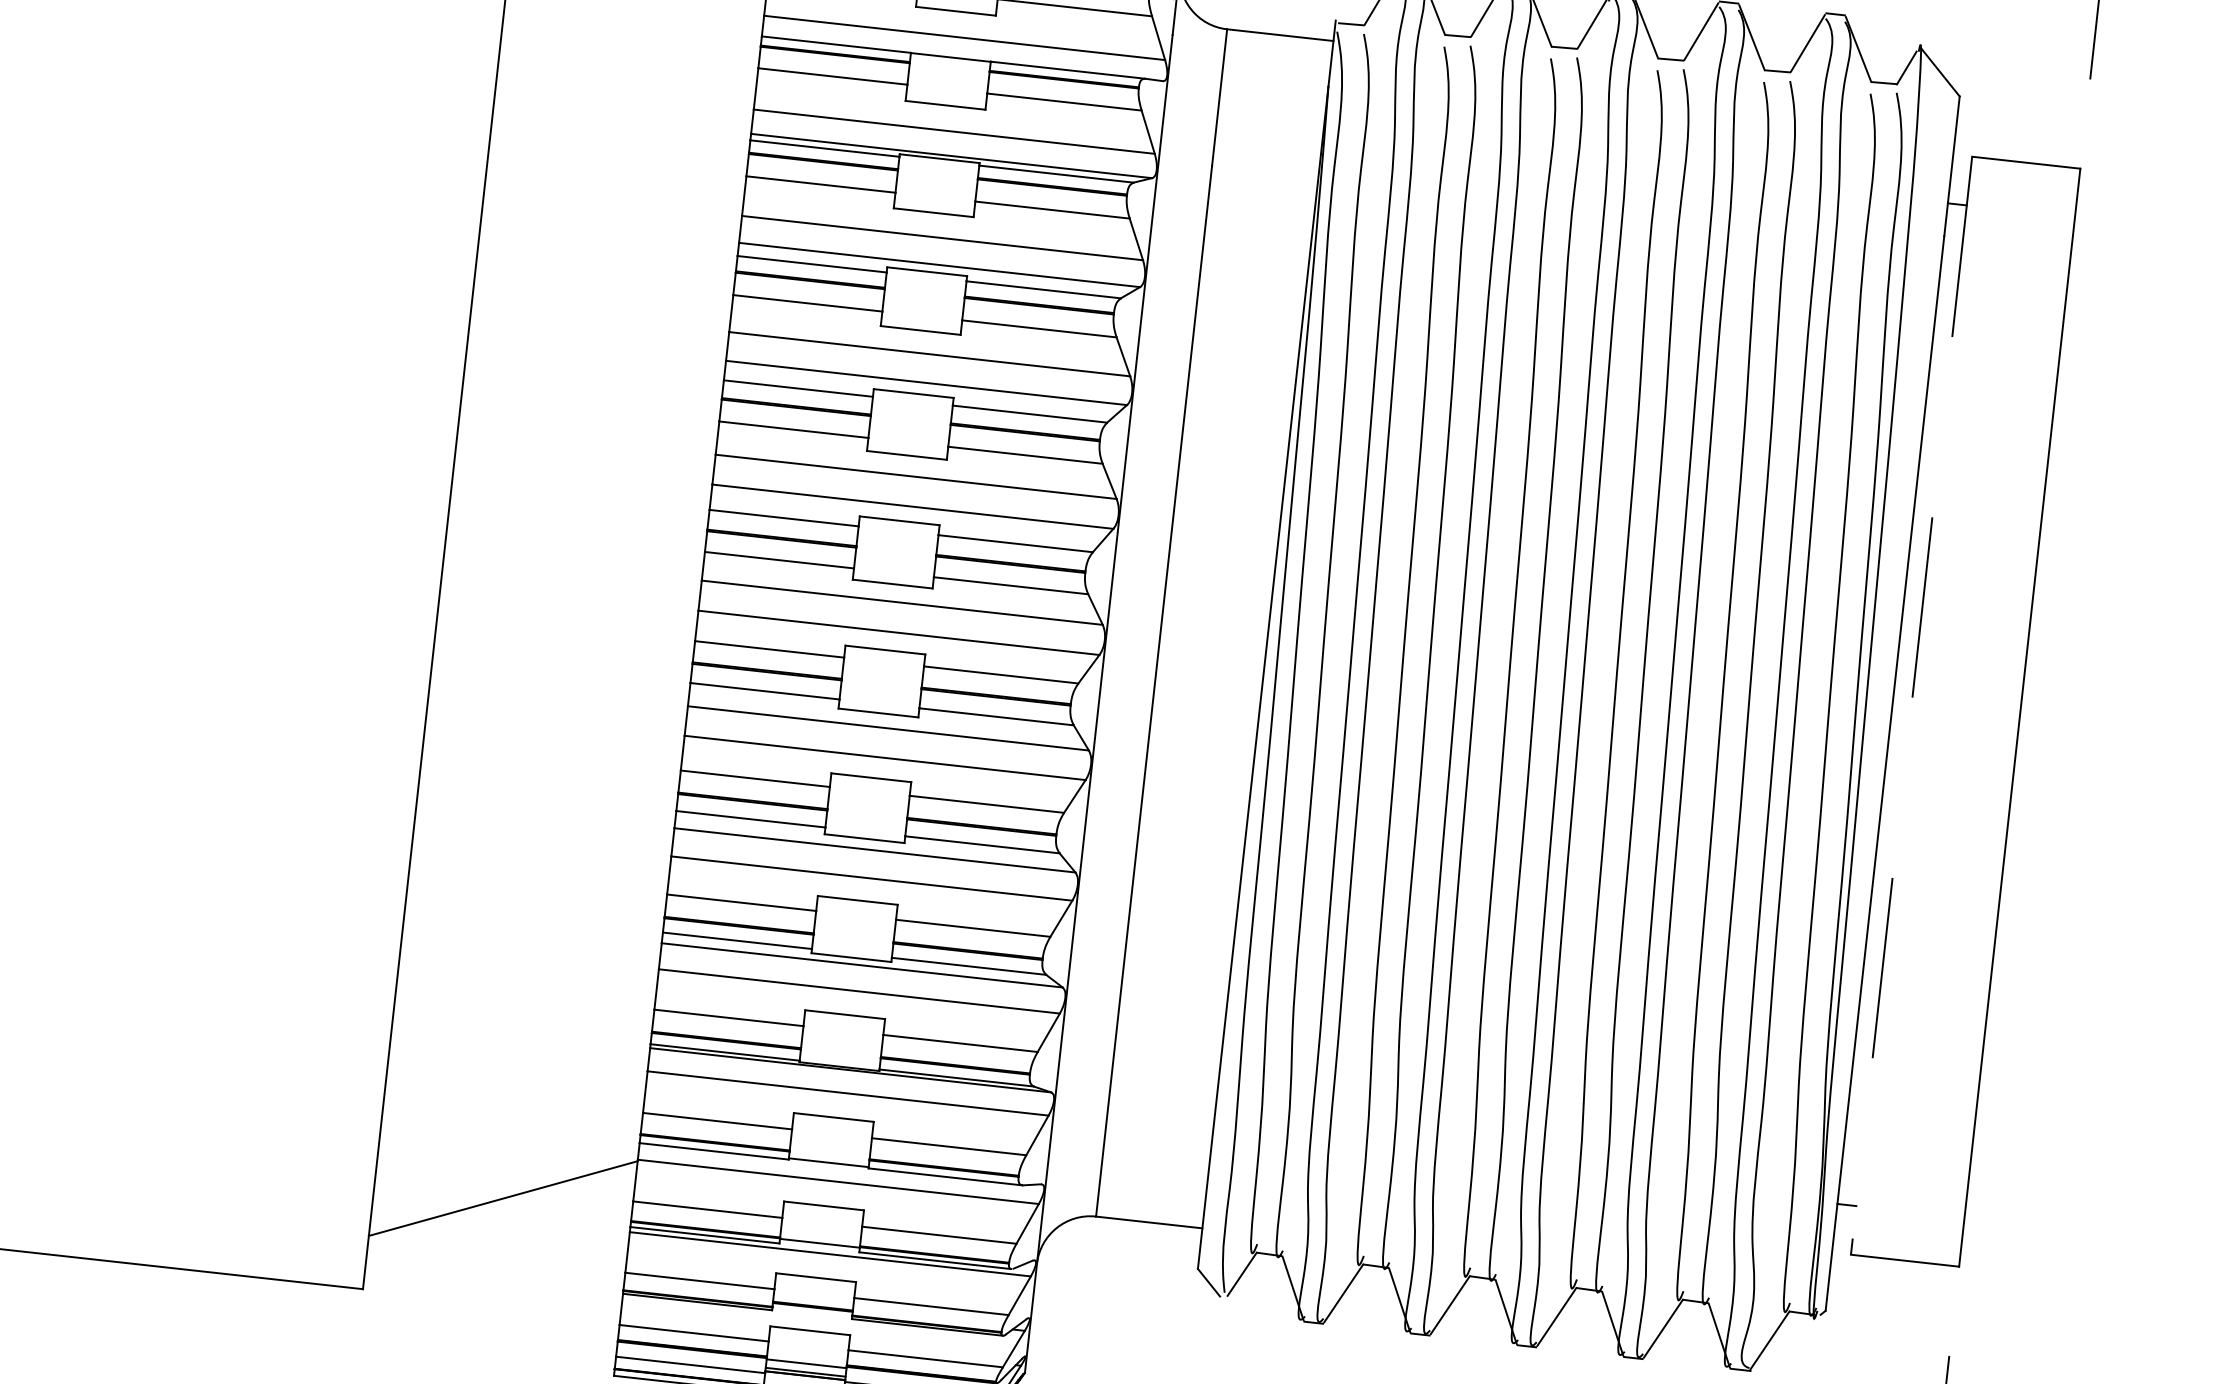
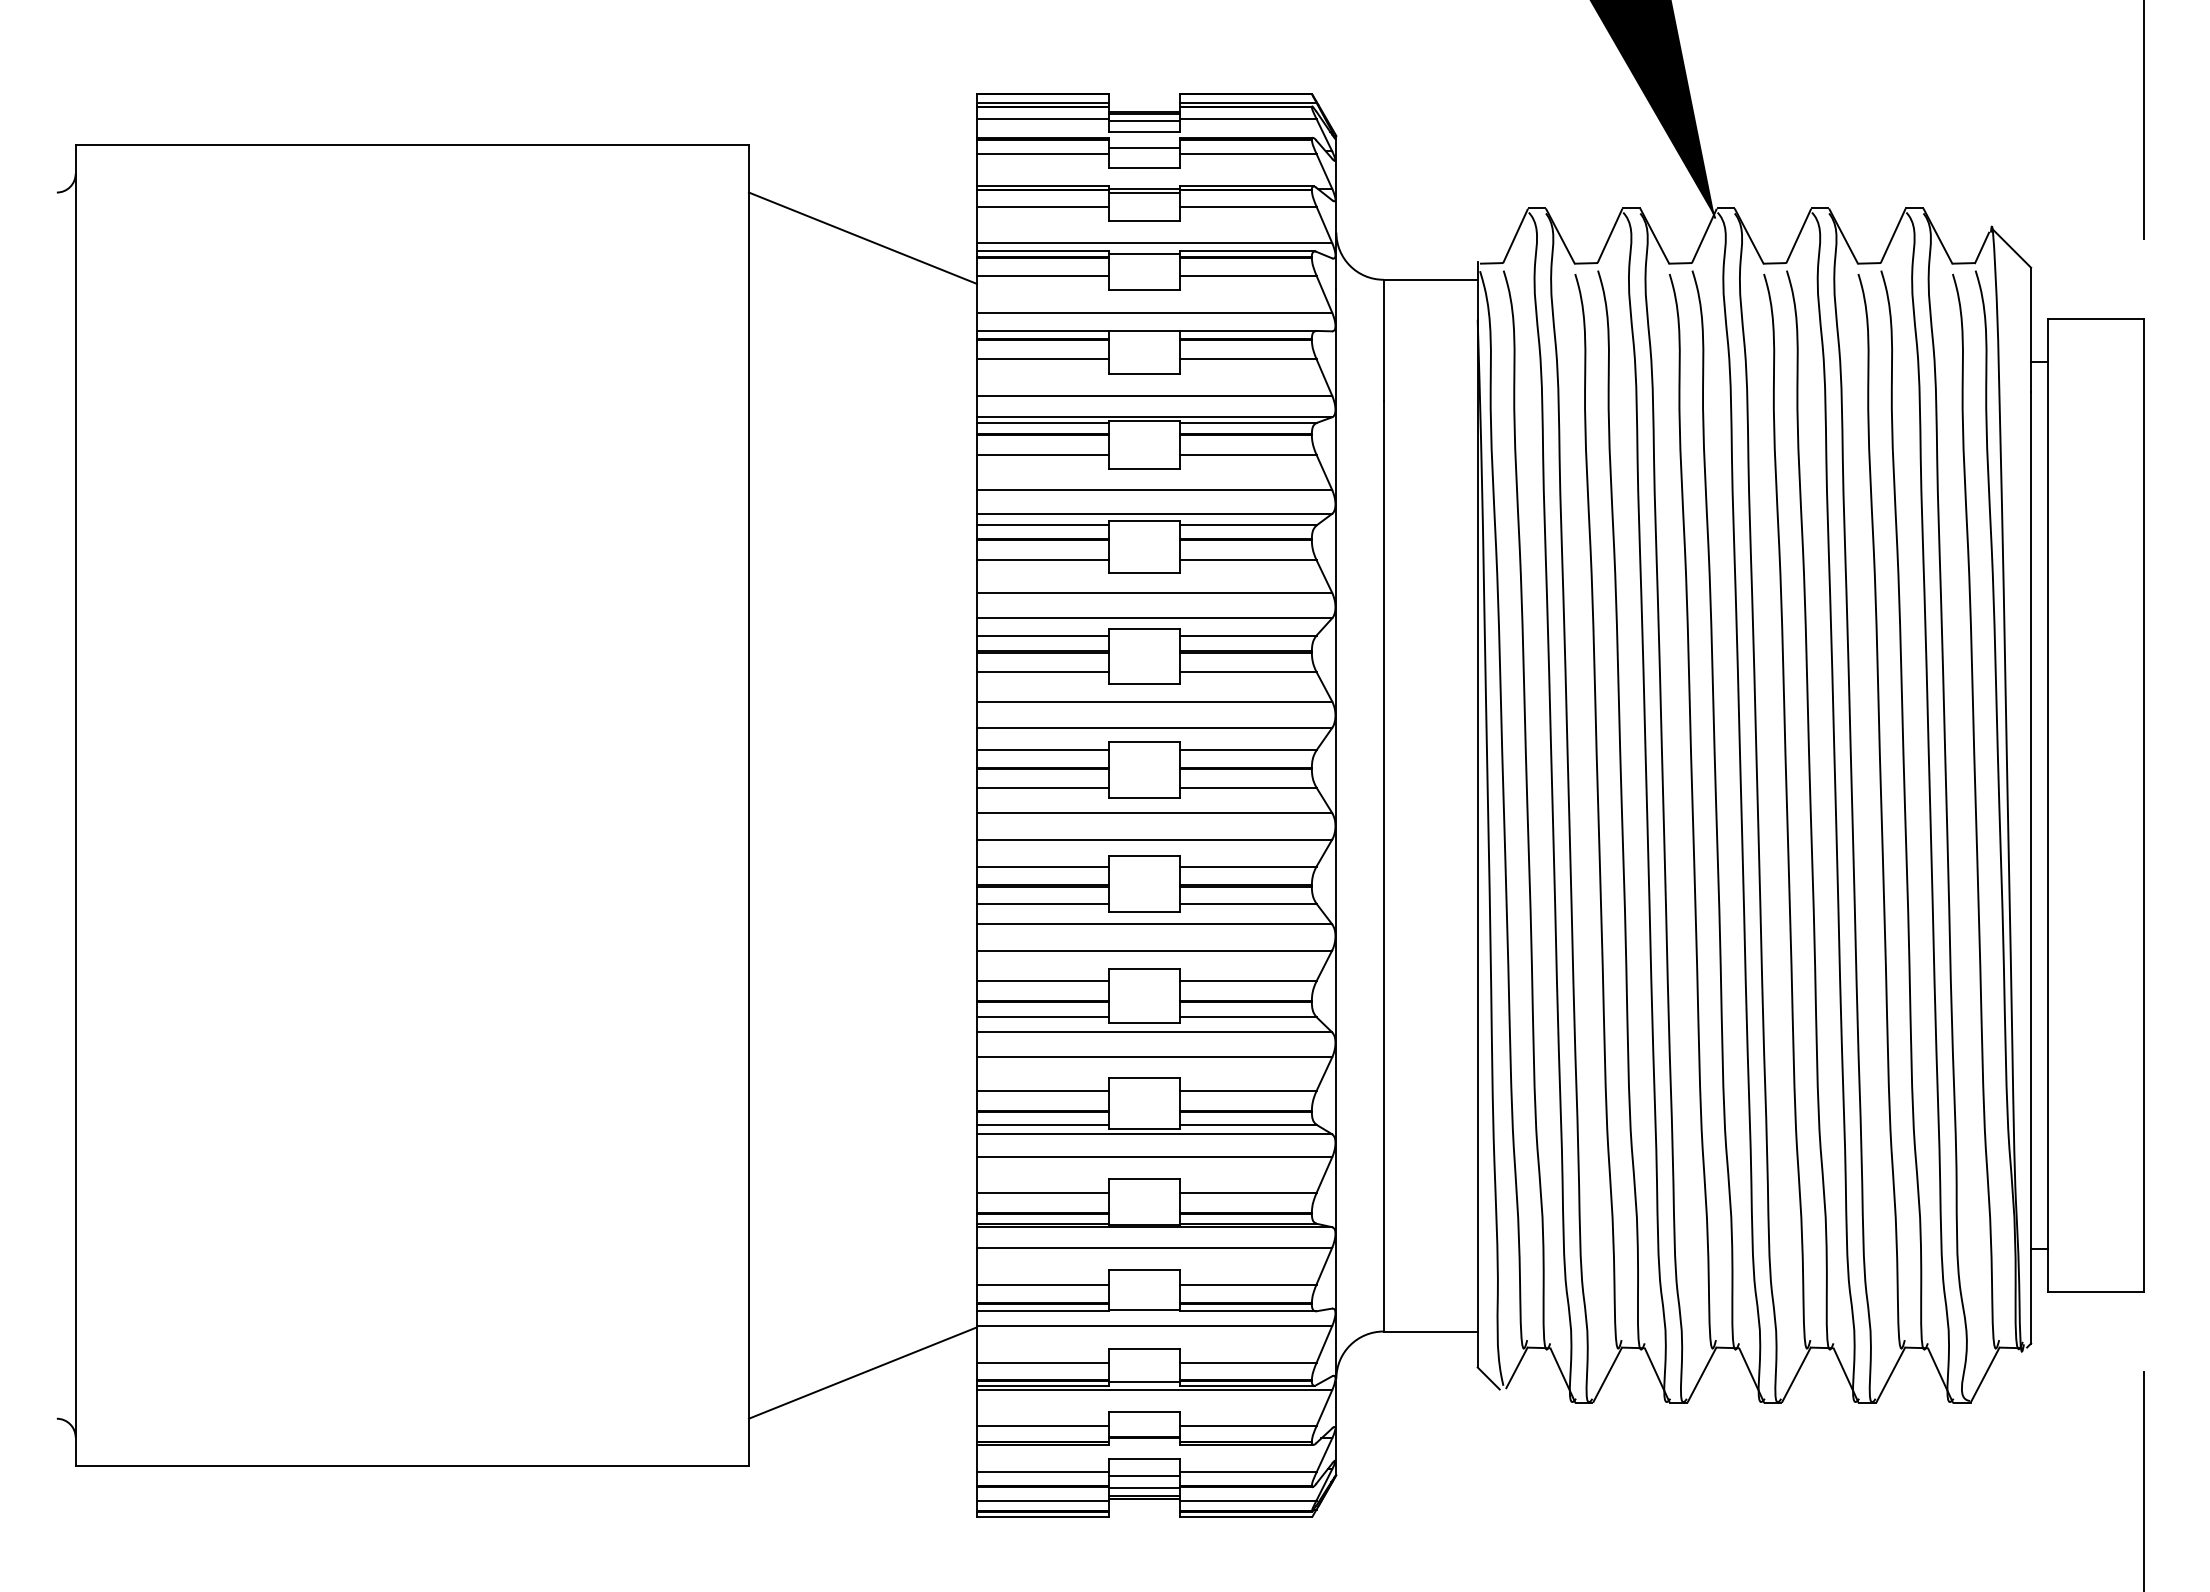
line: (1911, 706) -> (2047, 806), dashed -> solid
line: (808, 1349) -> (1144, 1475), added

